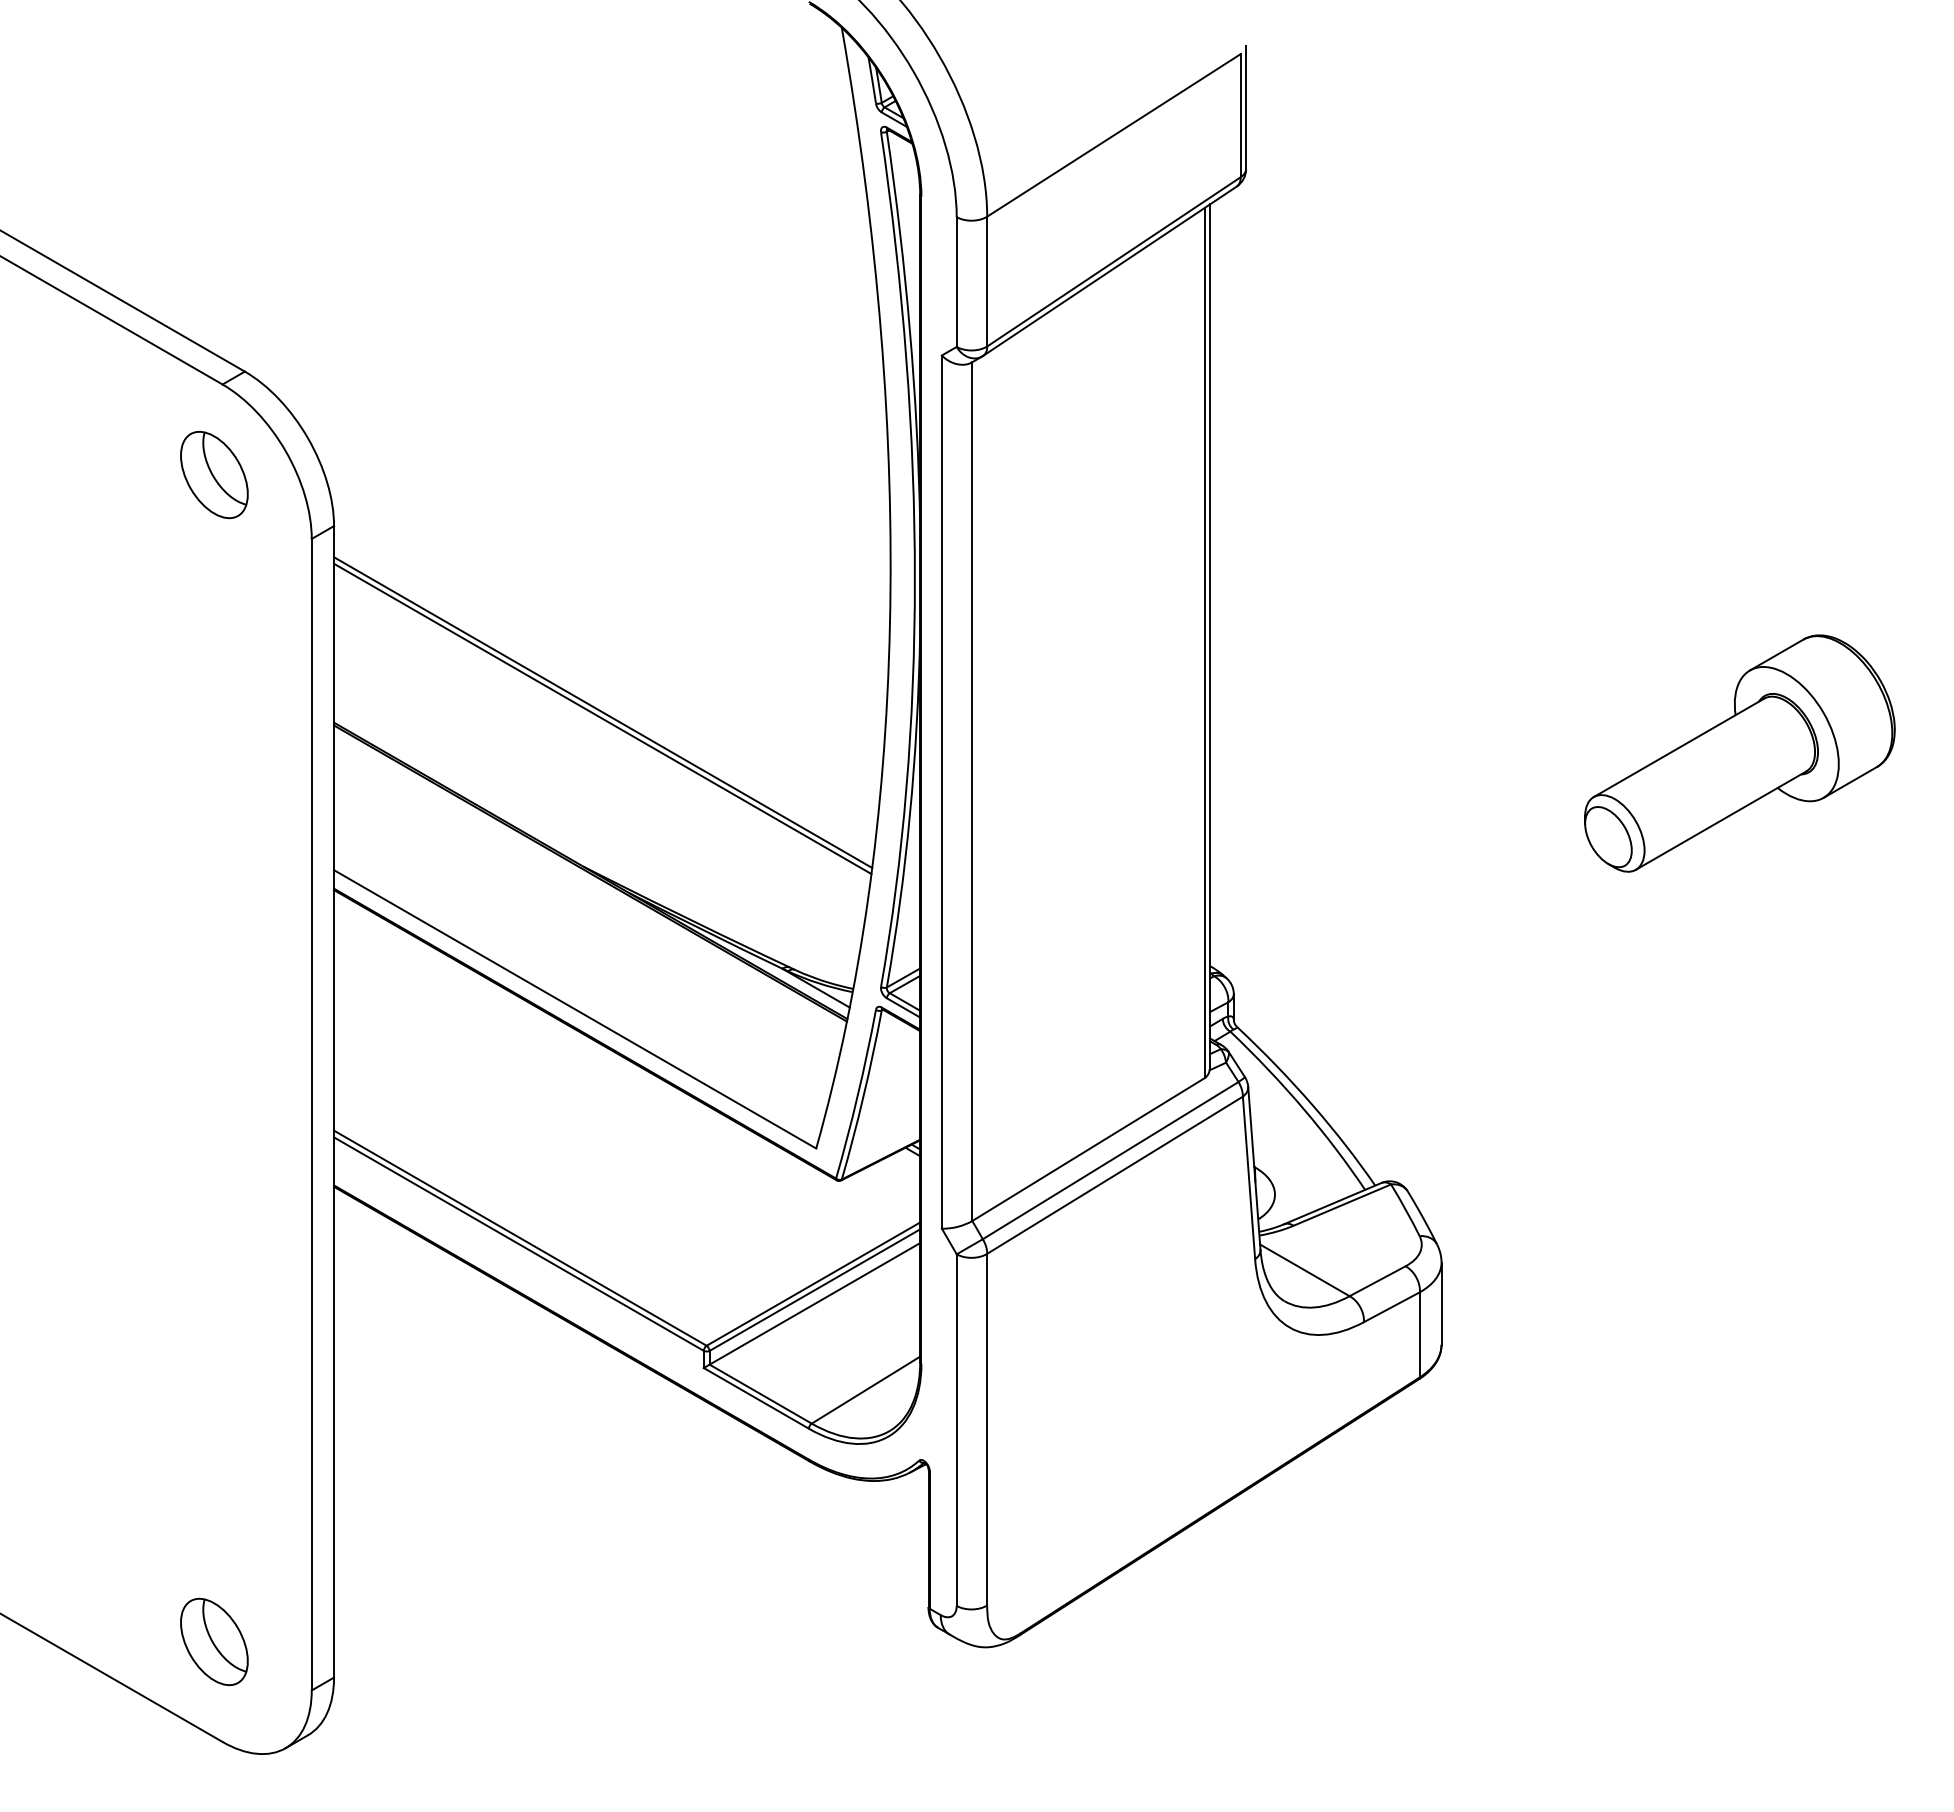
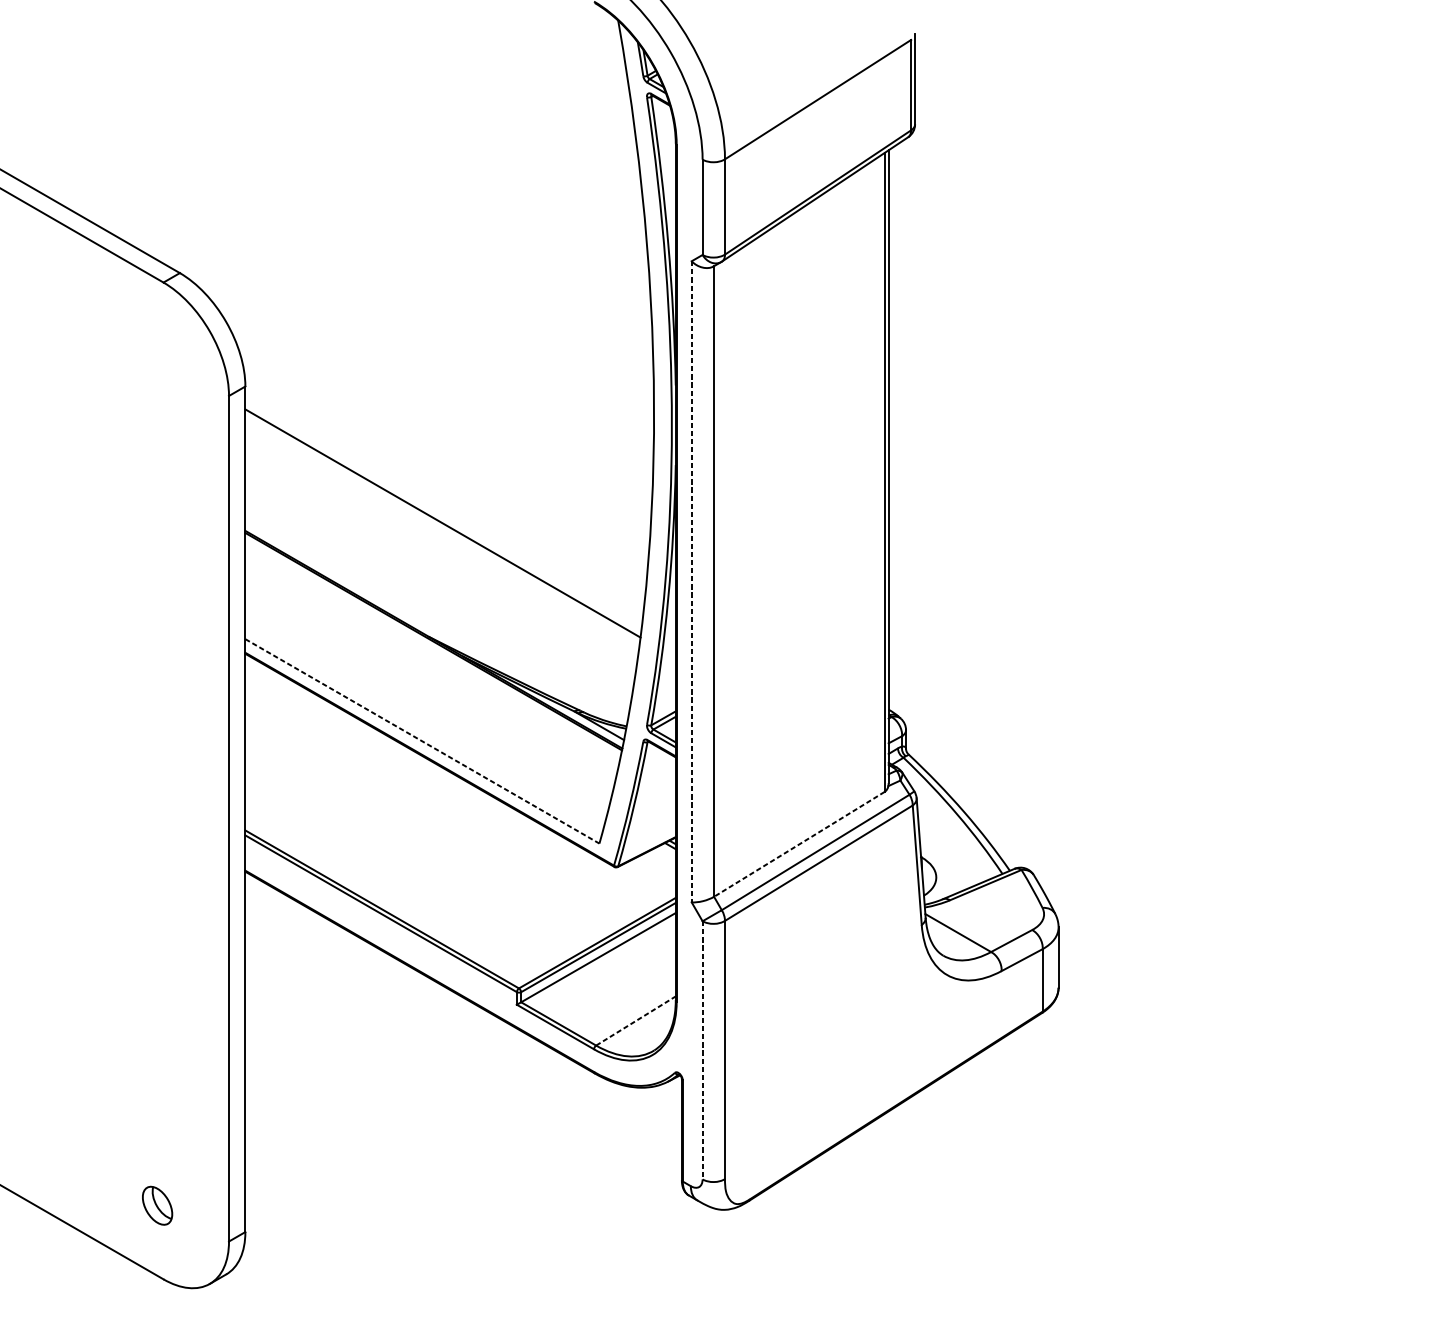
part: (214, 475) -> (157, 349), removed
line: (602, 718) -> (442, 527), removed
part: (1739, 753) -> (1277, 553), removed
line: (941, 792) -> (691, 582), solid -> dashed
line: (575, 1009) -> (422, 741), solid -> dashed
line: (1088, 1149) -> (799, 844), solid -> dashed
line: (865, 1390) -> (635, 1021), solid -> dashed
line: (956, 1430) -> (702, 1050), solid -> dashed
part: (214, 1641) -> (157, 1205), size x0.6

